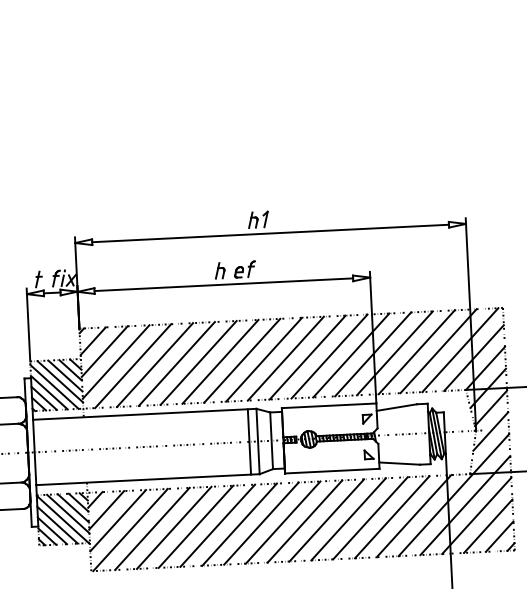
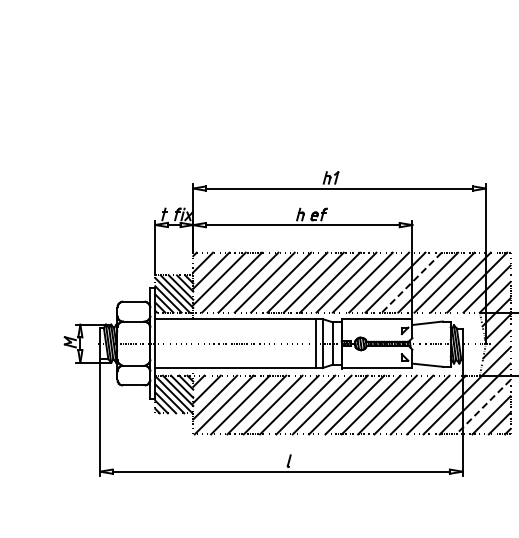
line: (372, 355) -> (411, 283), solid -> dashed
line: (476, 516) -> (483, 407), solid -> dashed

